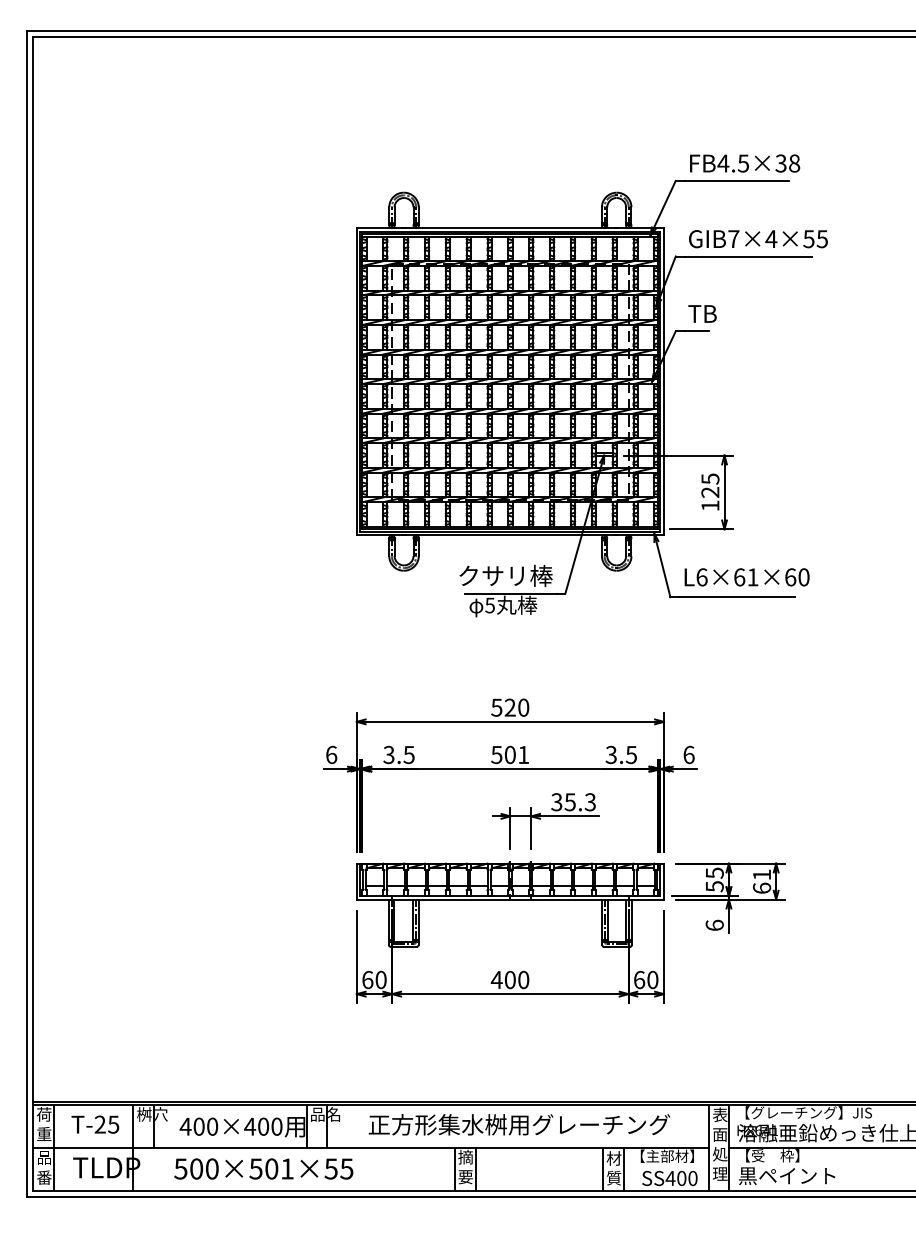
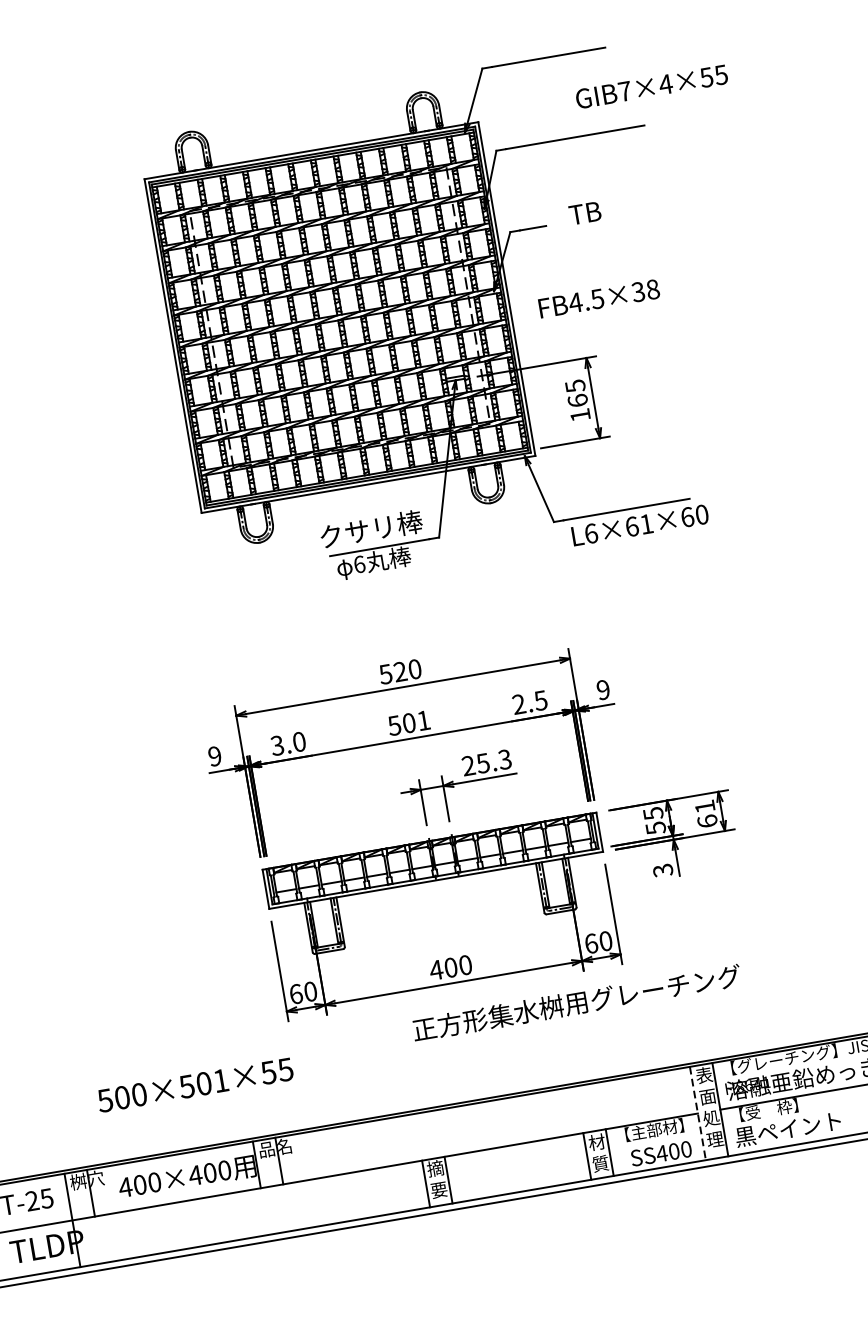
text: (745, 163) -> (599, 298), moved
text: (758, 239) -> (651, 87), moved
text: (702, 313) -> (585, 212), moved
text: (710, 491) -> (577, 399), 125 -> 165
text: (746, 577) -> (639, 525), moved
text: (490, 605) -> (359, 564), 5 -> 6
text: (331, 754) -> (214, 755), 6 -> 9
text: (408, 754) -> (298, 741), 3.5 -> 3.0
text: (688, 754) -> (602, 689), 6 -> 9
text: (610, 755) -> (518, 705), 3.5 -> 2.5
text: (556, 802) -> (468, 766), 35.3 -> 25.3
text: (714, 925) -> (662, 870), 6 -> 3
text: (519, 1124) -> (576, 1002), moved
line: (708, 1148) -> (697, 1113), solid -> dashed
text: (263, 1168) -> (195, 1084), moved

